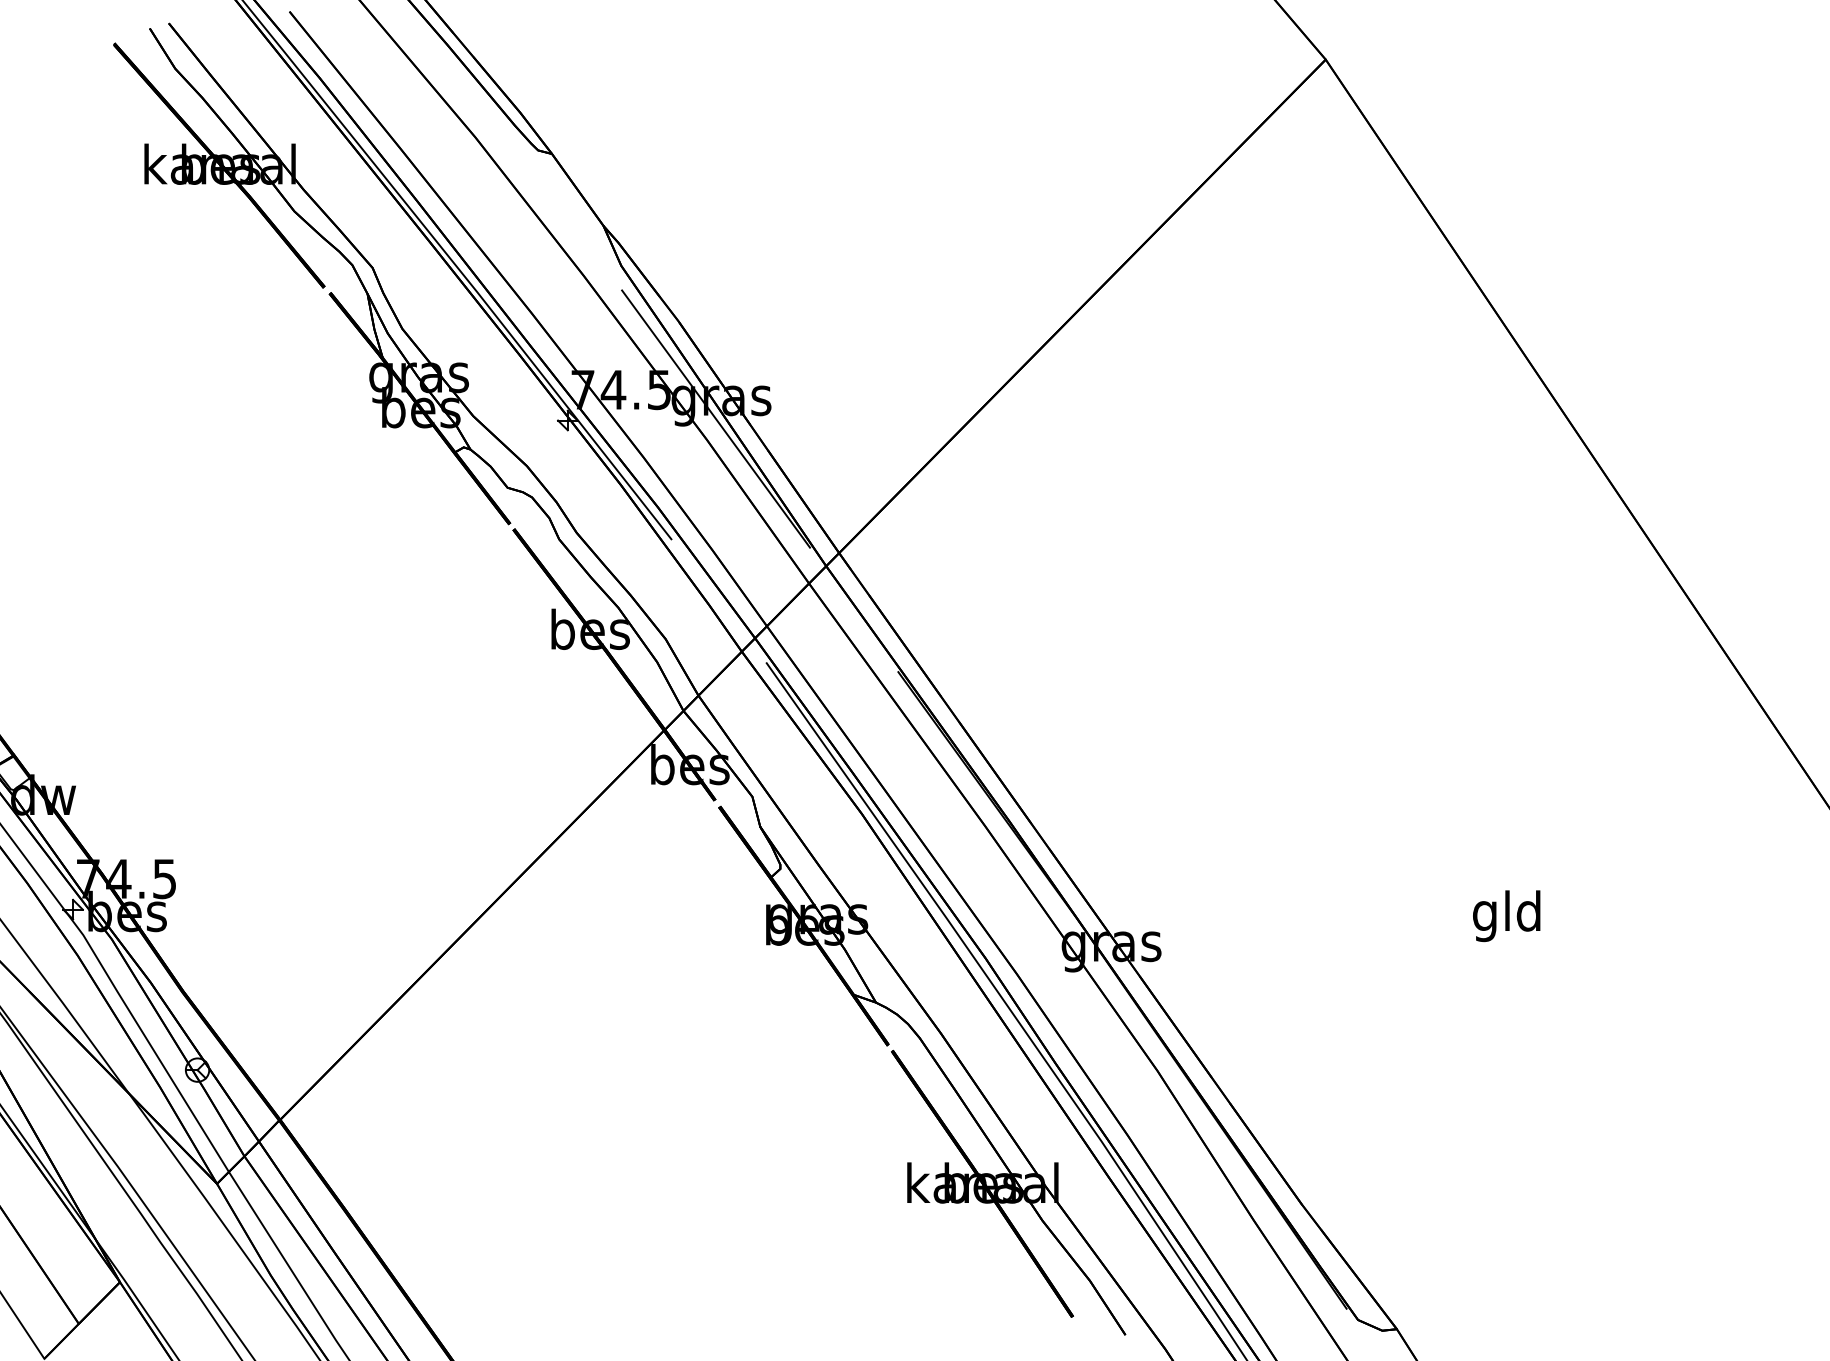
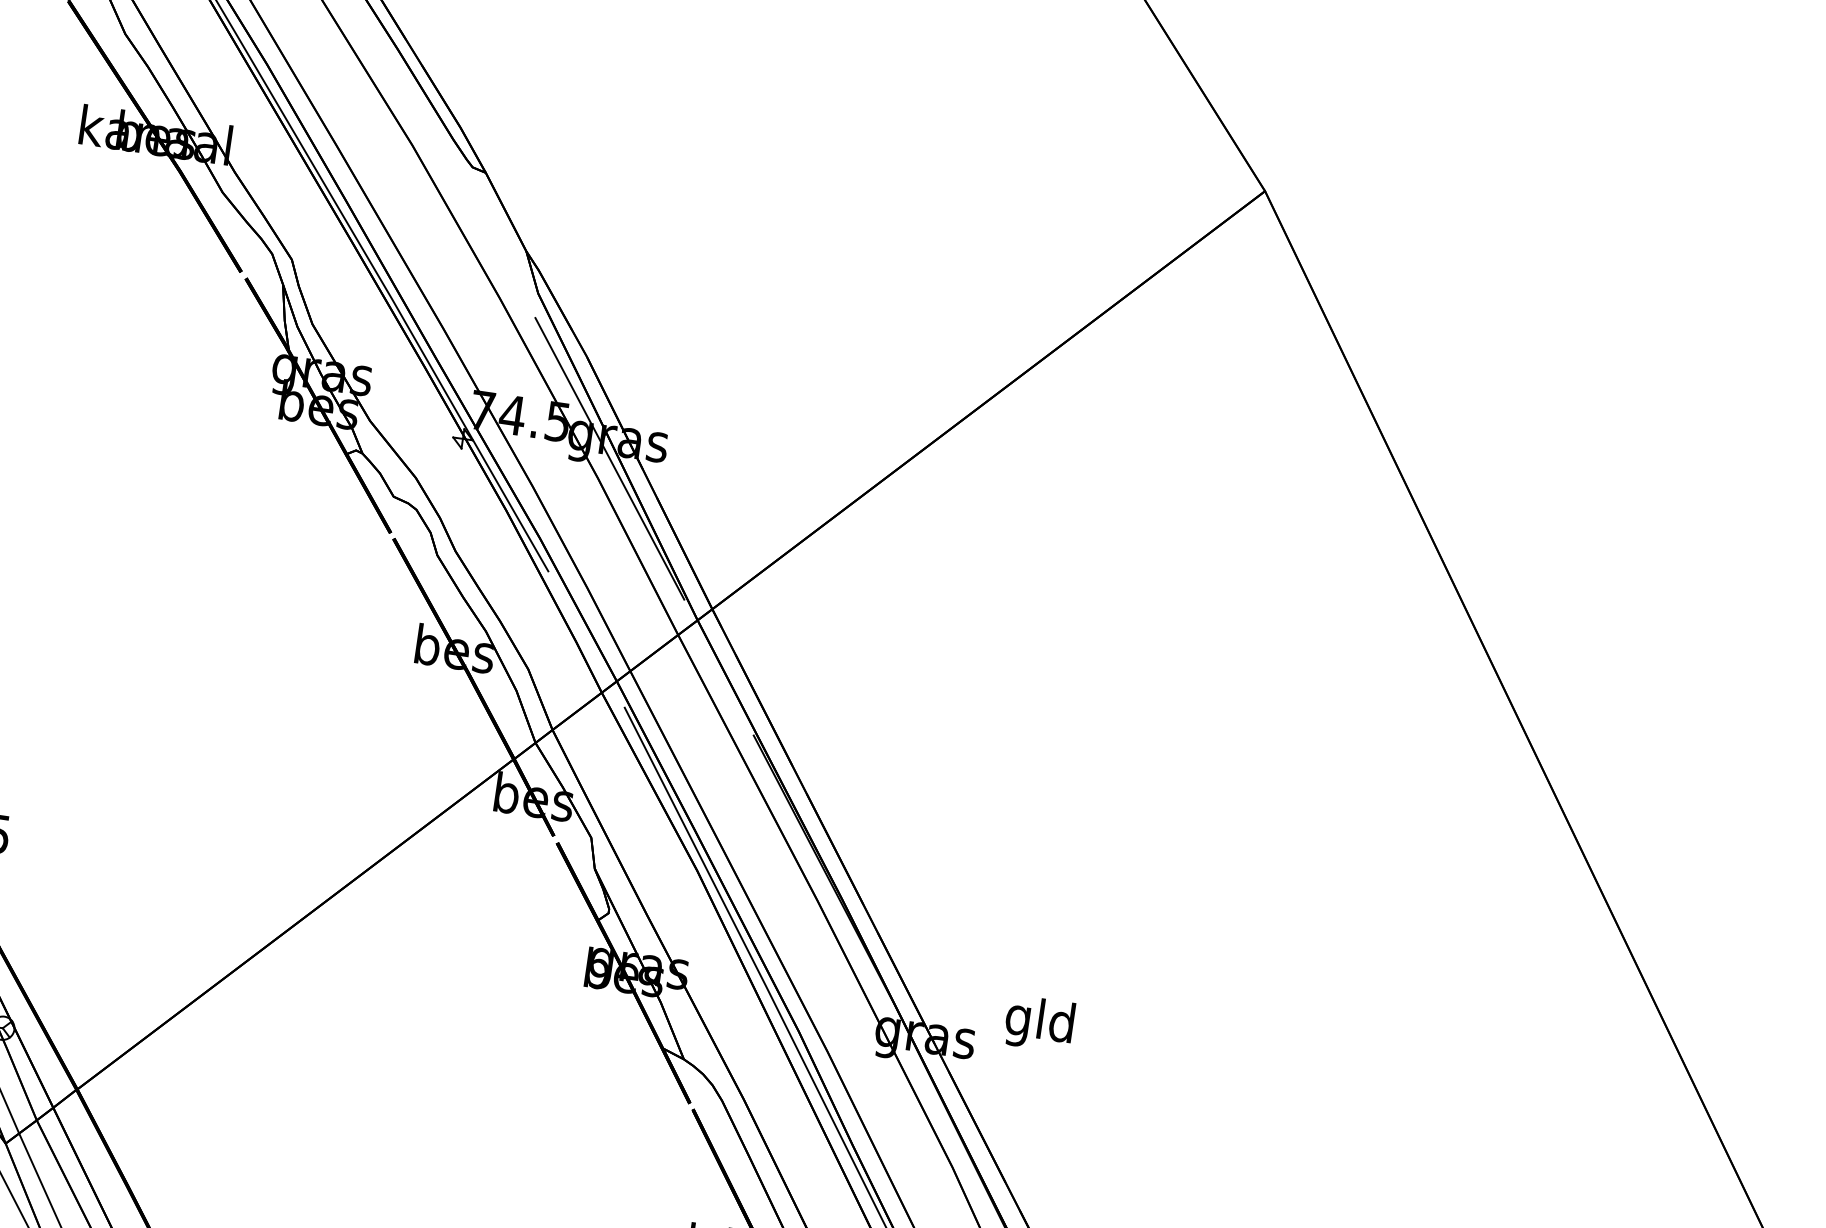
text: (1506, 916) -> (1039, 1024), moved

